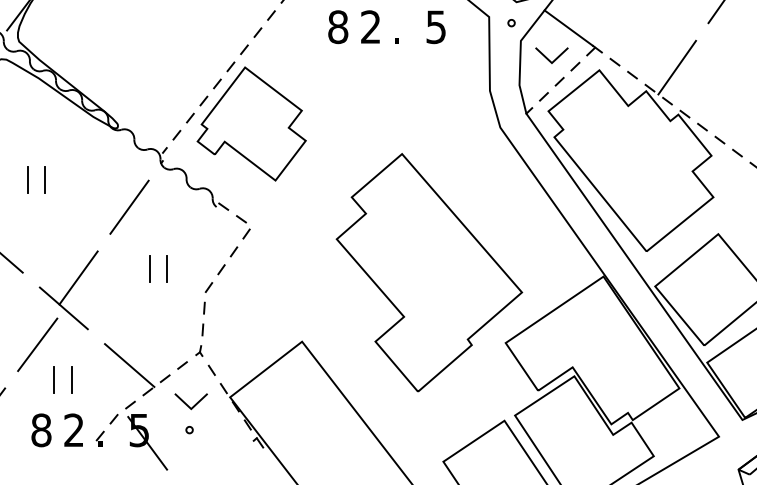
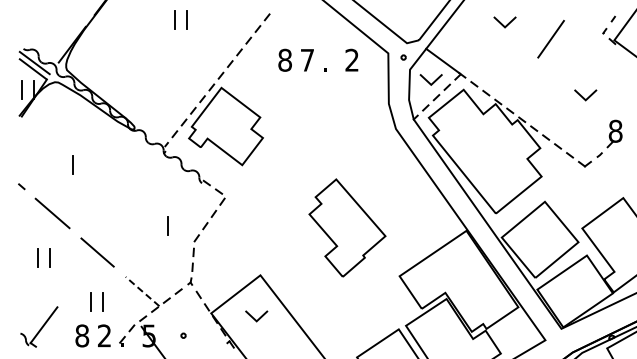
text: (369, 25) -> (306, 59), 2 -> 7
text: (435, 25) -> (351, 59), 5 -> 2
line: (676, 66) -> (516, 87), removed
line: (44, 179) -> (84, 164), removed
line: (129, 207) -> (142, 183), removed
line: (148, 268) -> (155, 225), removed
part: (429, 271) -> (347, 227), size x0.6
line: (78, 277) -> (107, 231), removed
line: (37, 344) -> (79, 277), removed
line: (129, 365) -> (142, 291), solid -> dashed
line: (189, 404) -> (255, 318), moved

